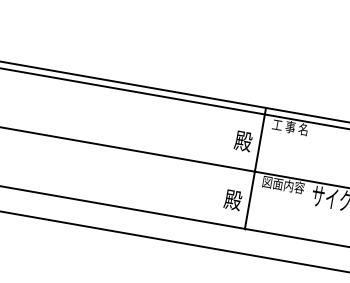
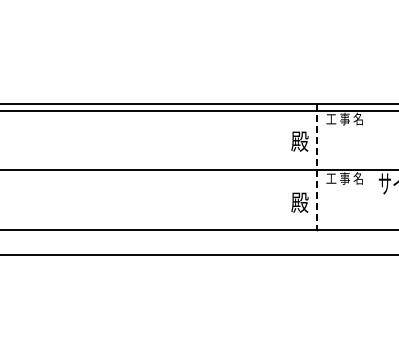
line: (255, 168) -> (316, 166), solid -> dashed
text: (282, 184) -> (347, 178), 図面内容 -> 工 事 名

